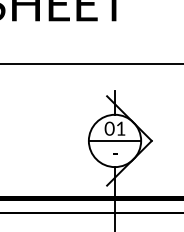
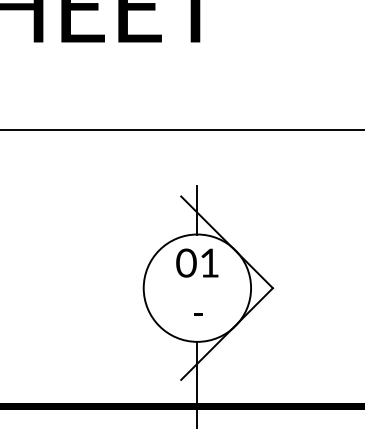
line: (114, 140) -> (196, 287), removed

